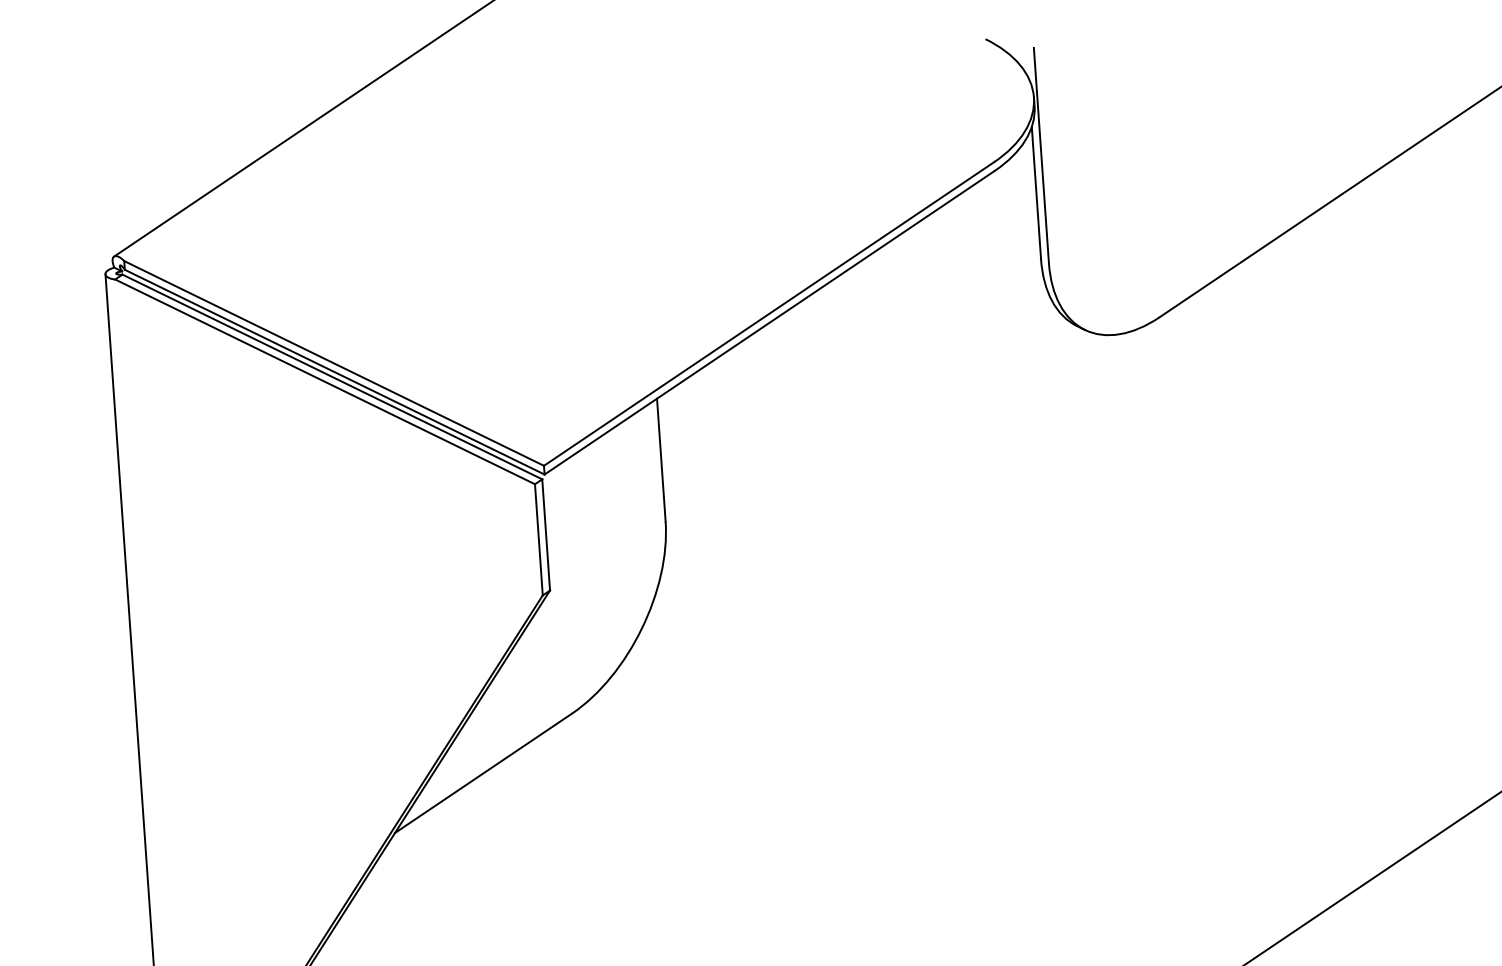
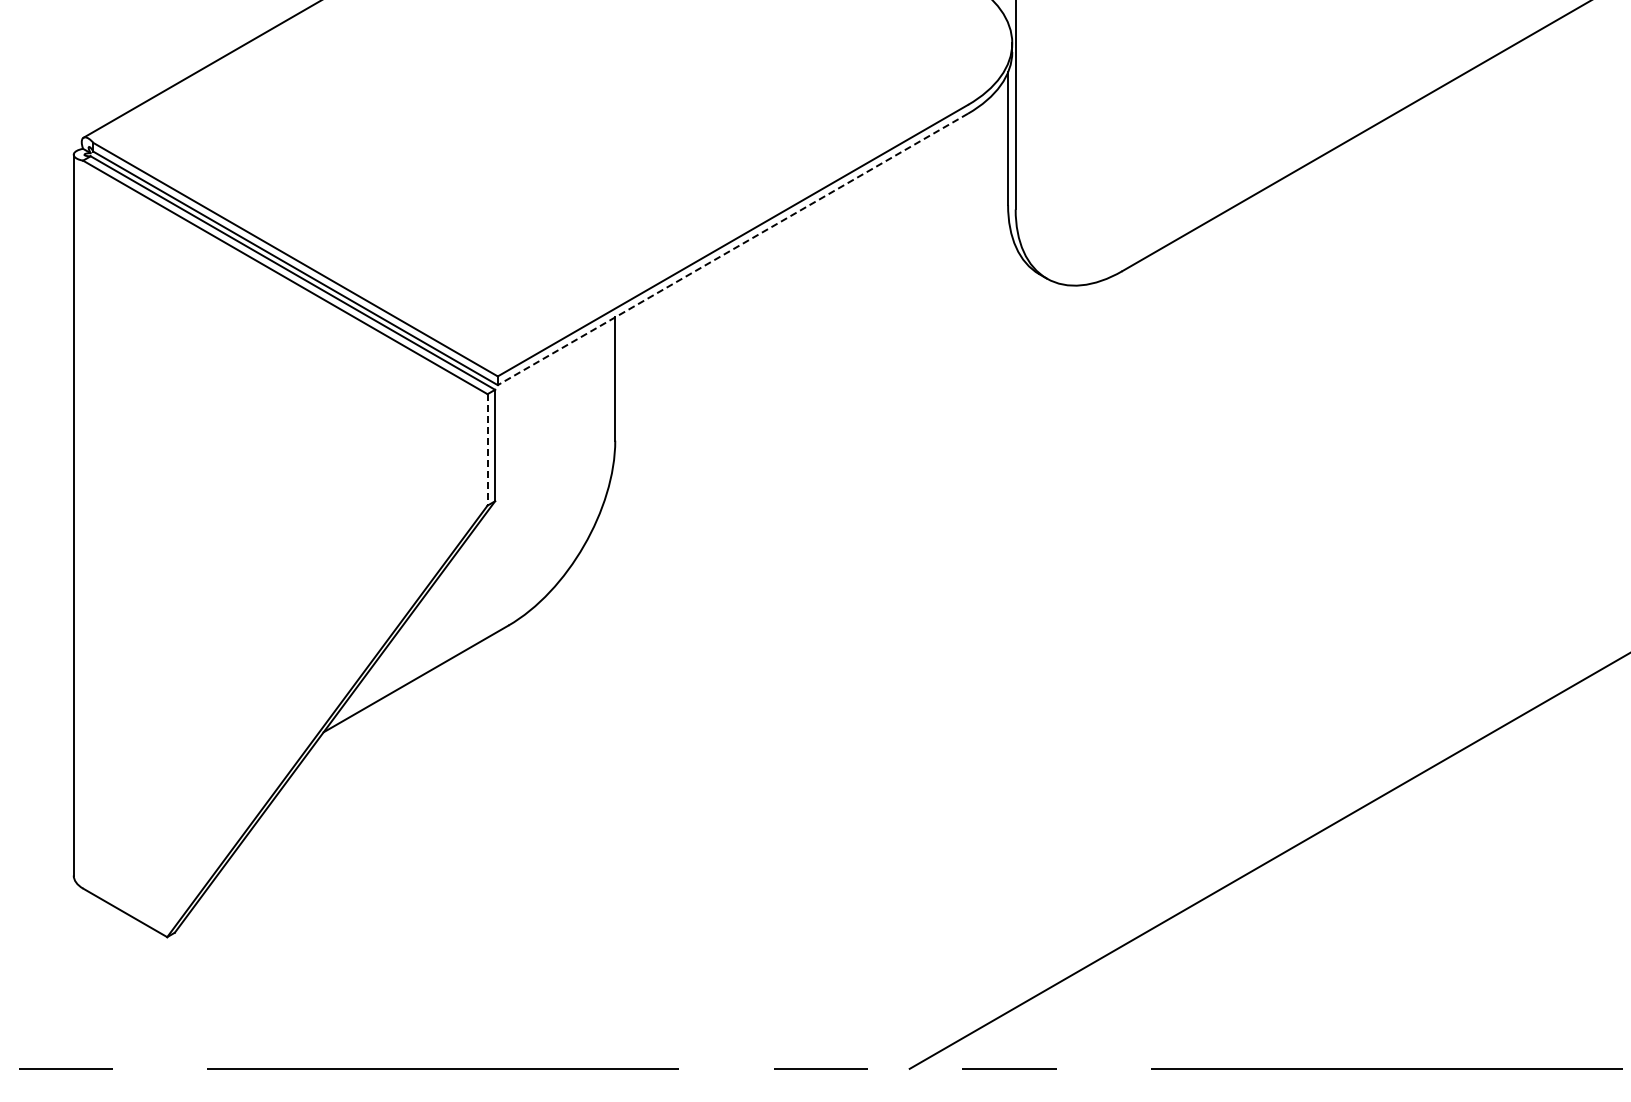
line: (769, 322) -> (732, 249), solid -> dashed
line: (538, 539) -> (487, 449), solid -> dashed

